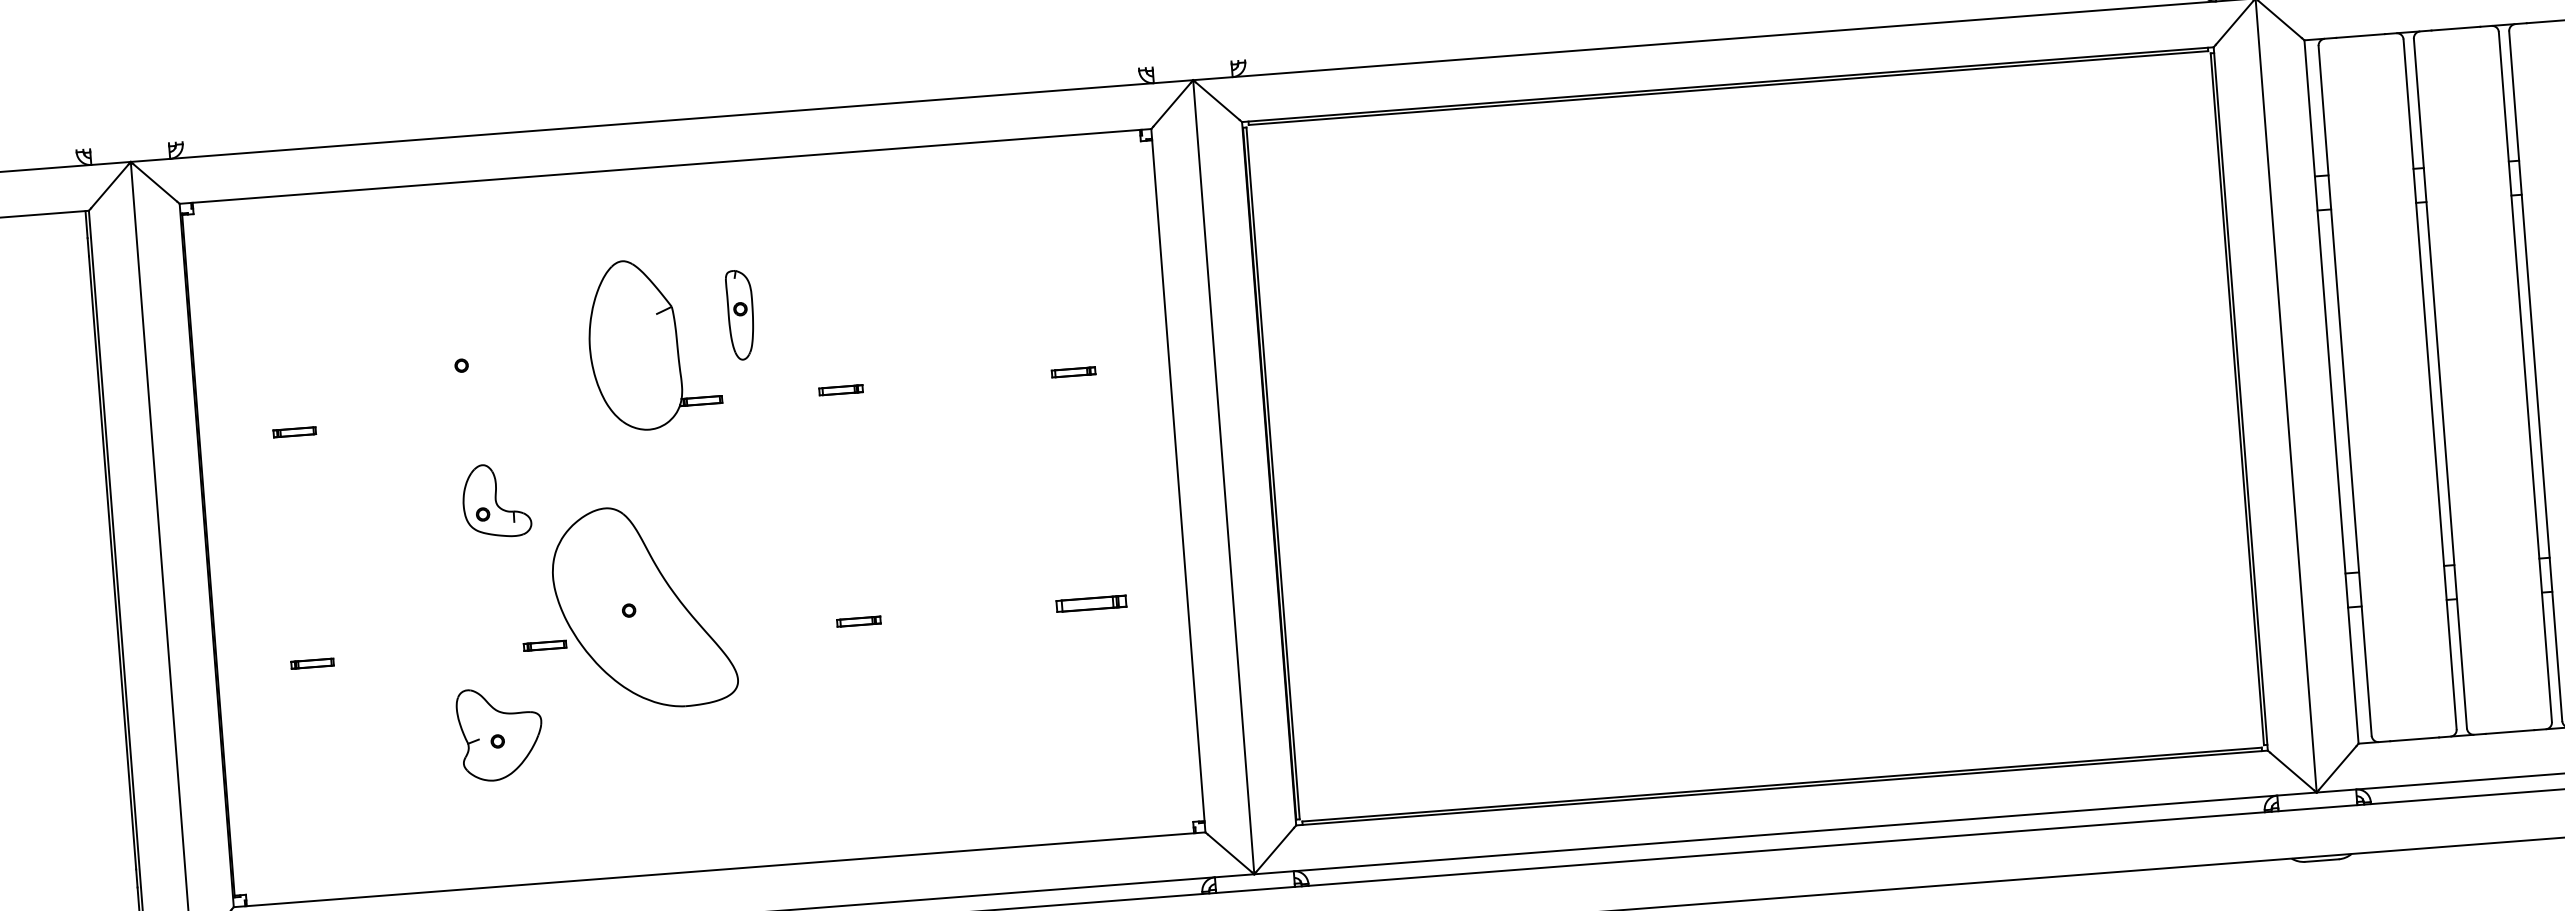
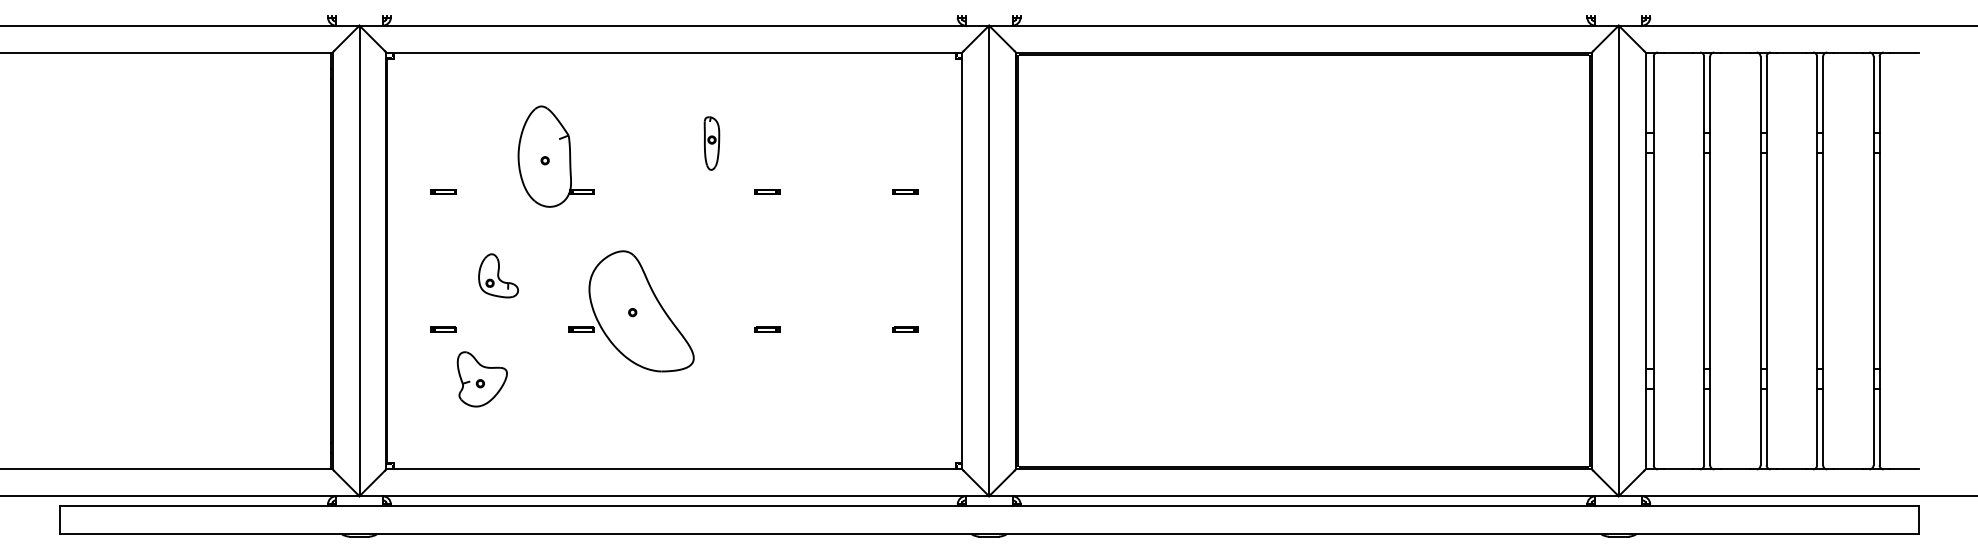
part: (652, 343) -> (555, 156), moved
part: (496, 500) -> (498, 275), moved
part: (1091, 603) -> (905, 329), size x0.62
part: (499, 734) -> (481, 379), moved

